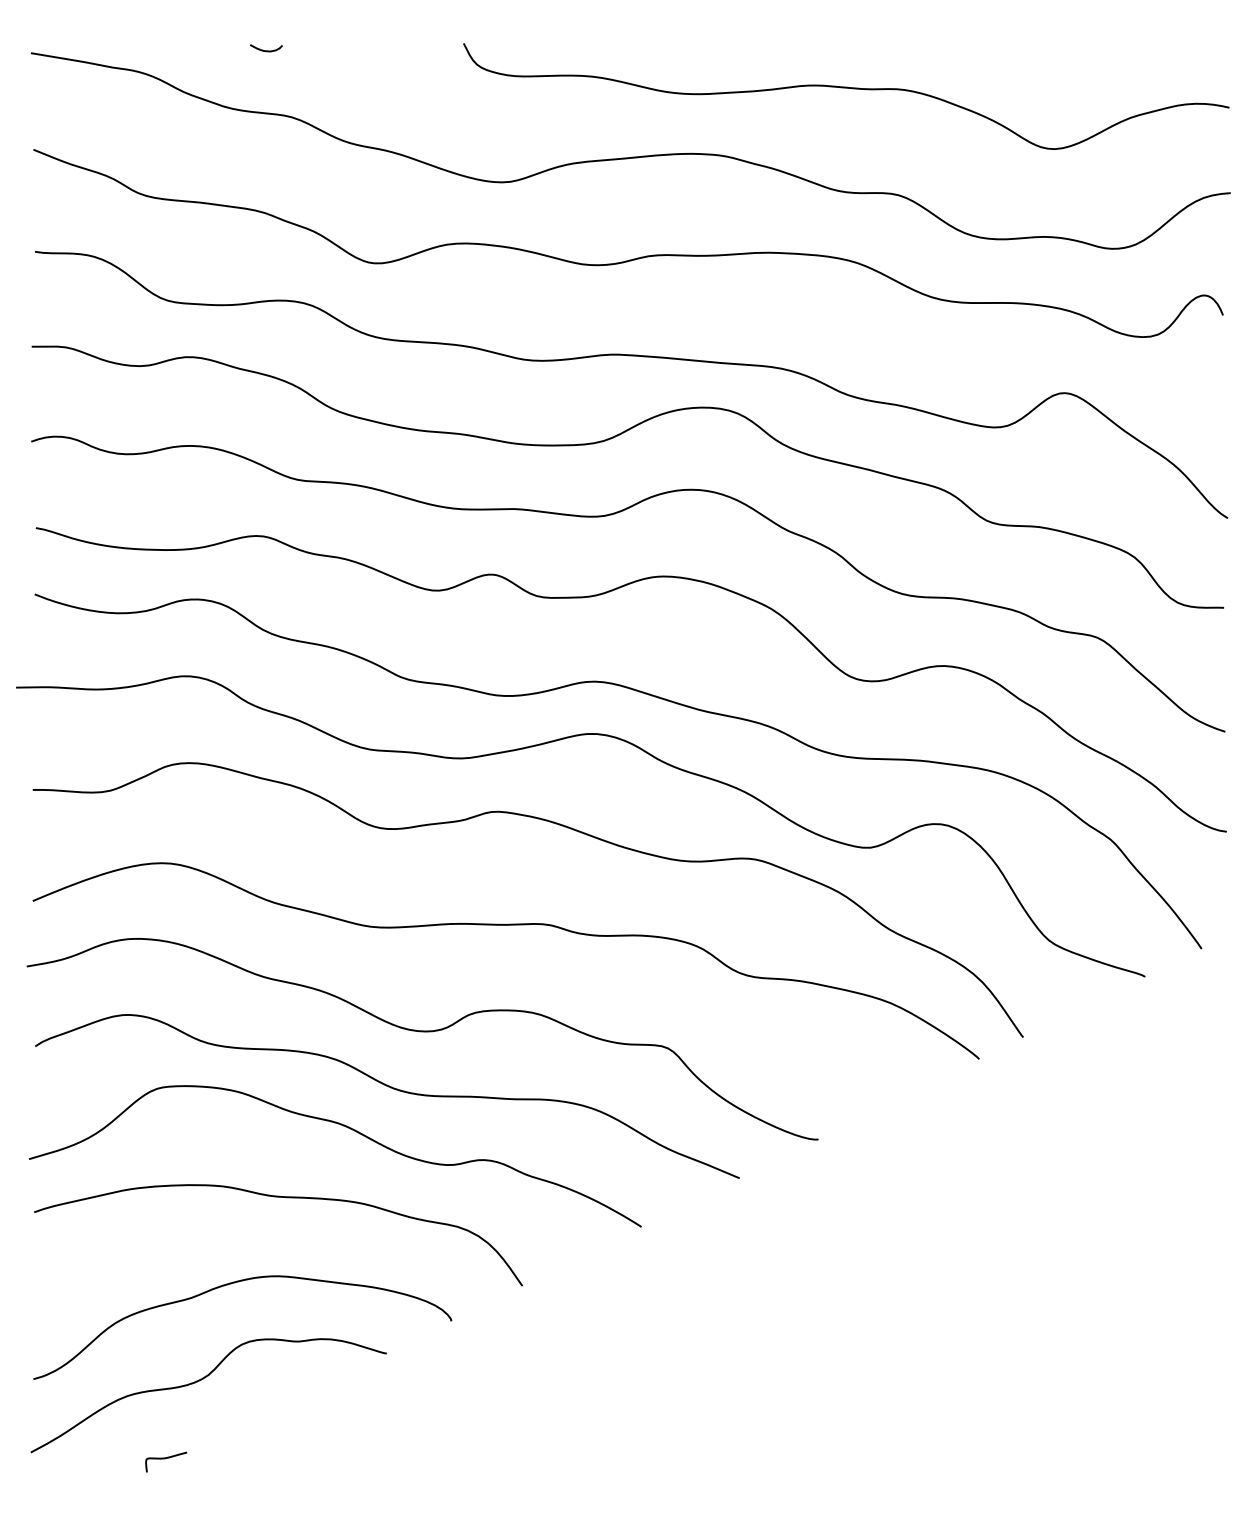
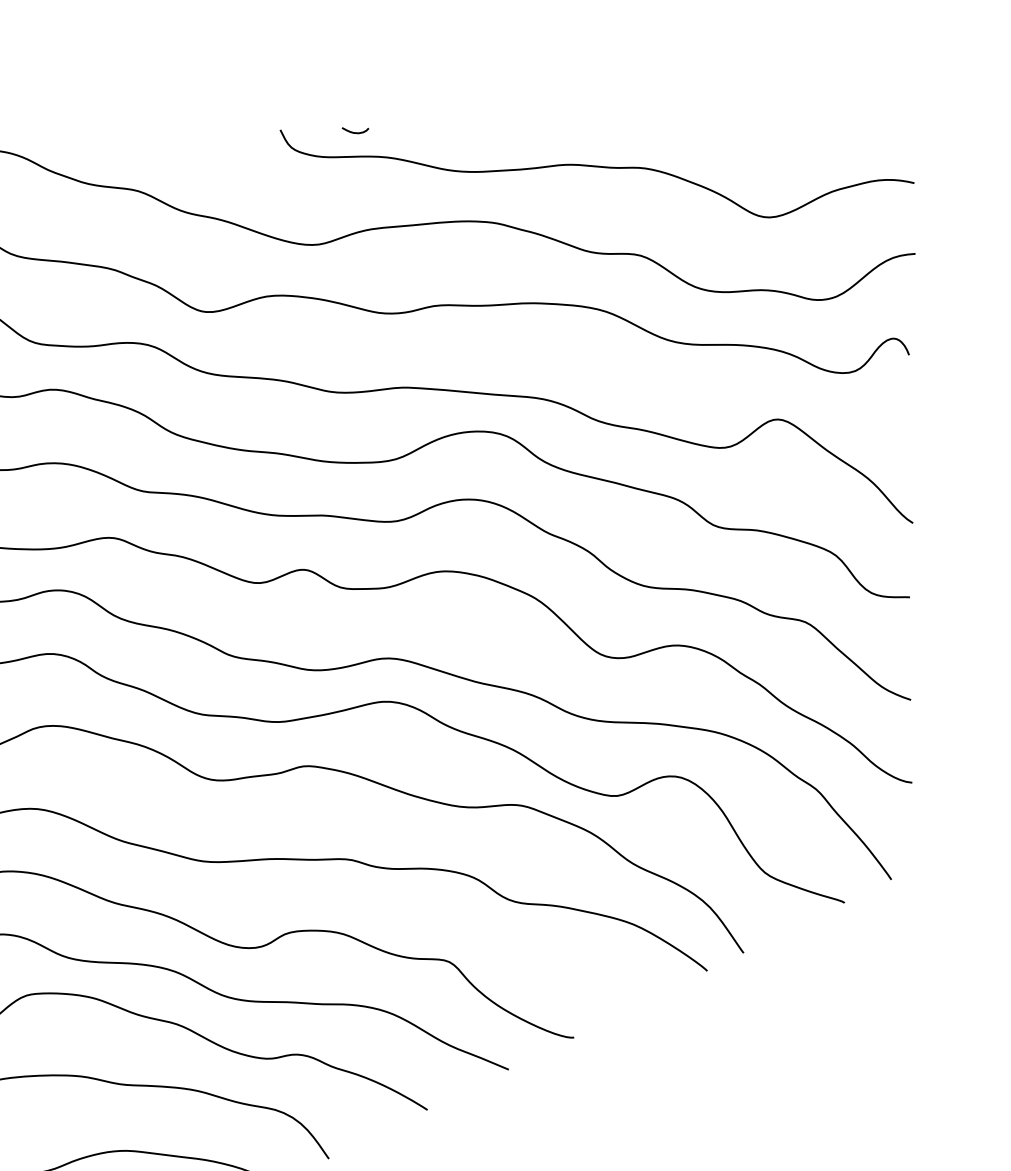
curve: (266, 50) -> (355, 132), moved

